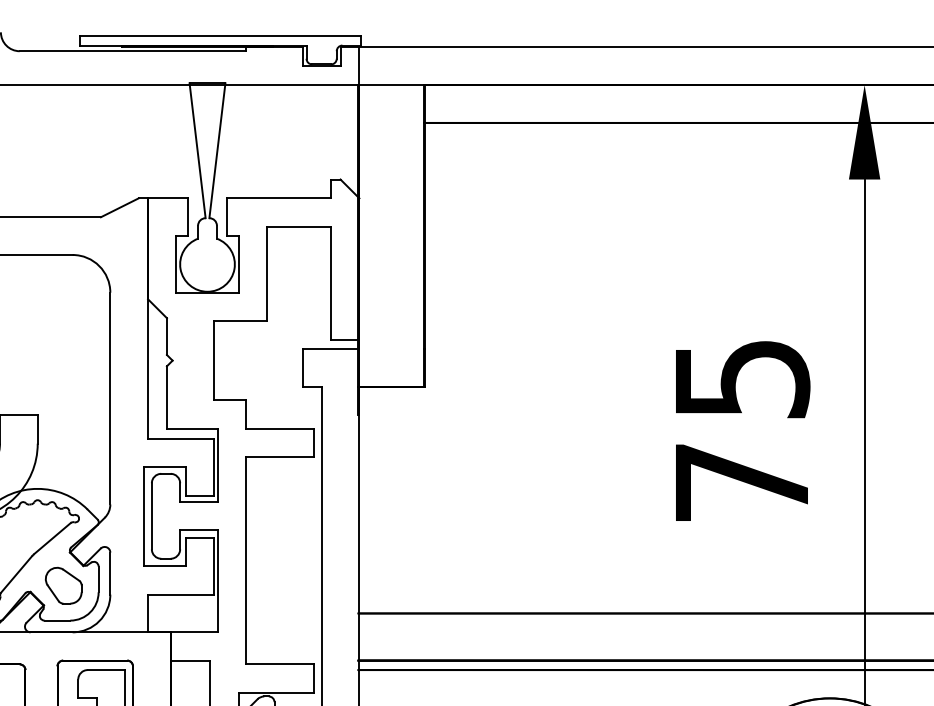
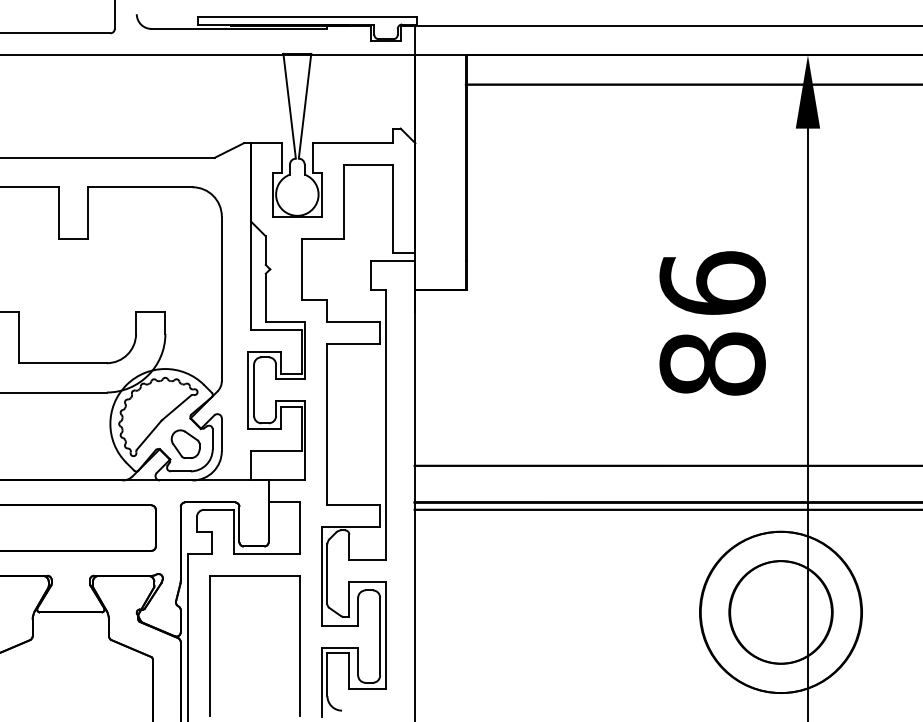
text: (741, 430) -> (712, 323), 75 -> 86

